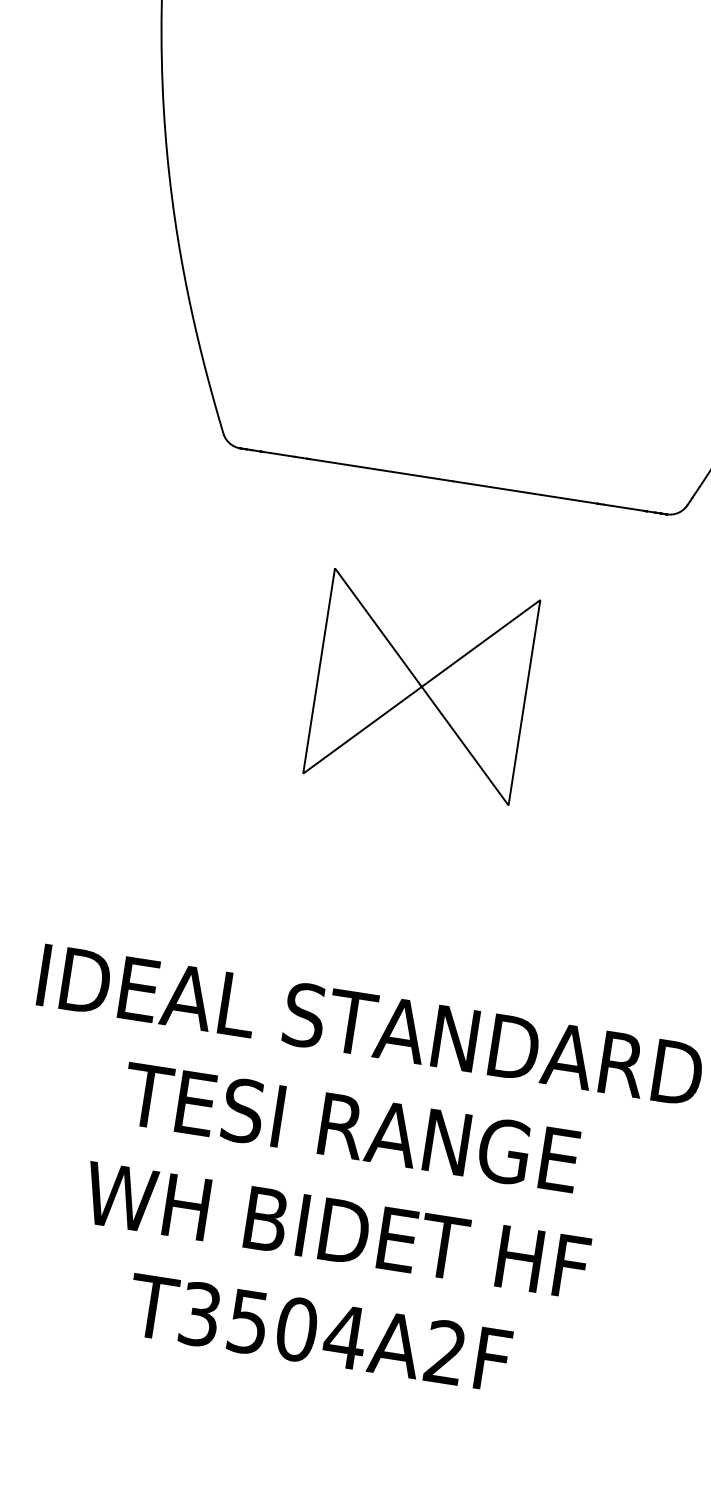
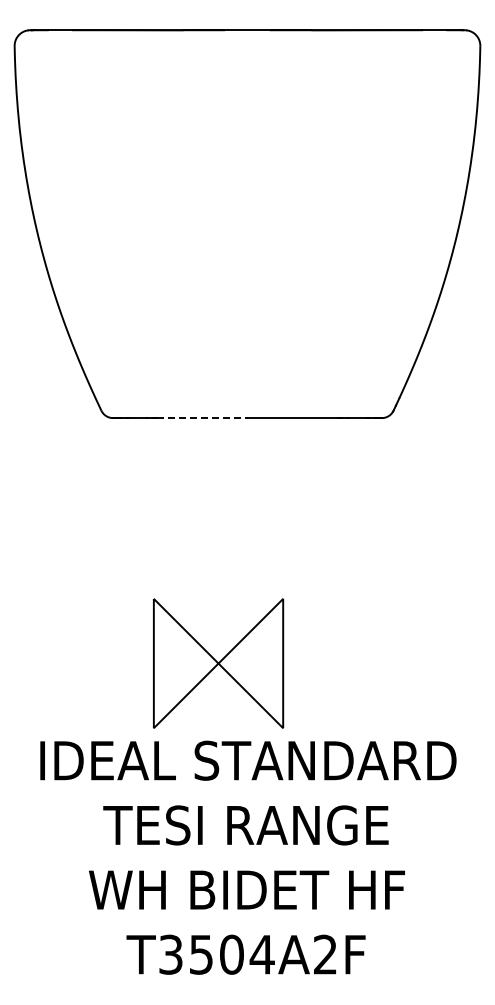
line: (382, 470) -> (202, 418), solid -> dashed
part: (421, 686) -> (218, 663), moved

